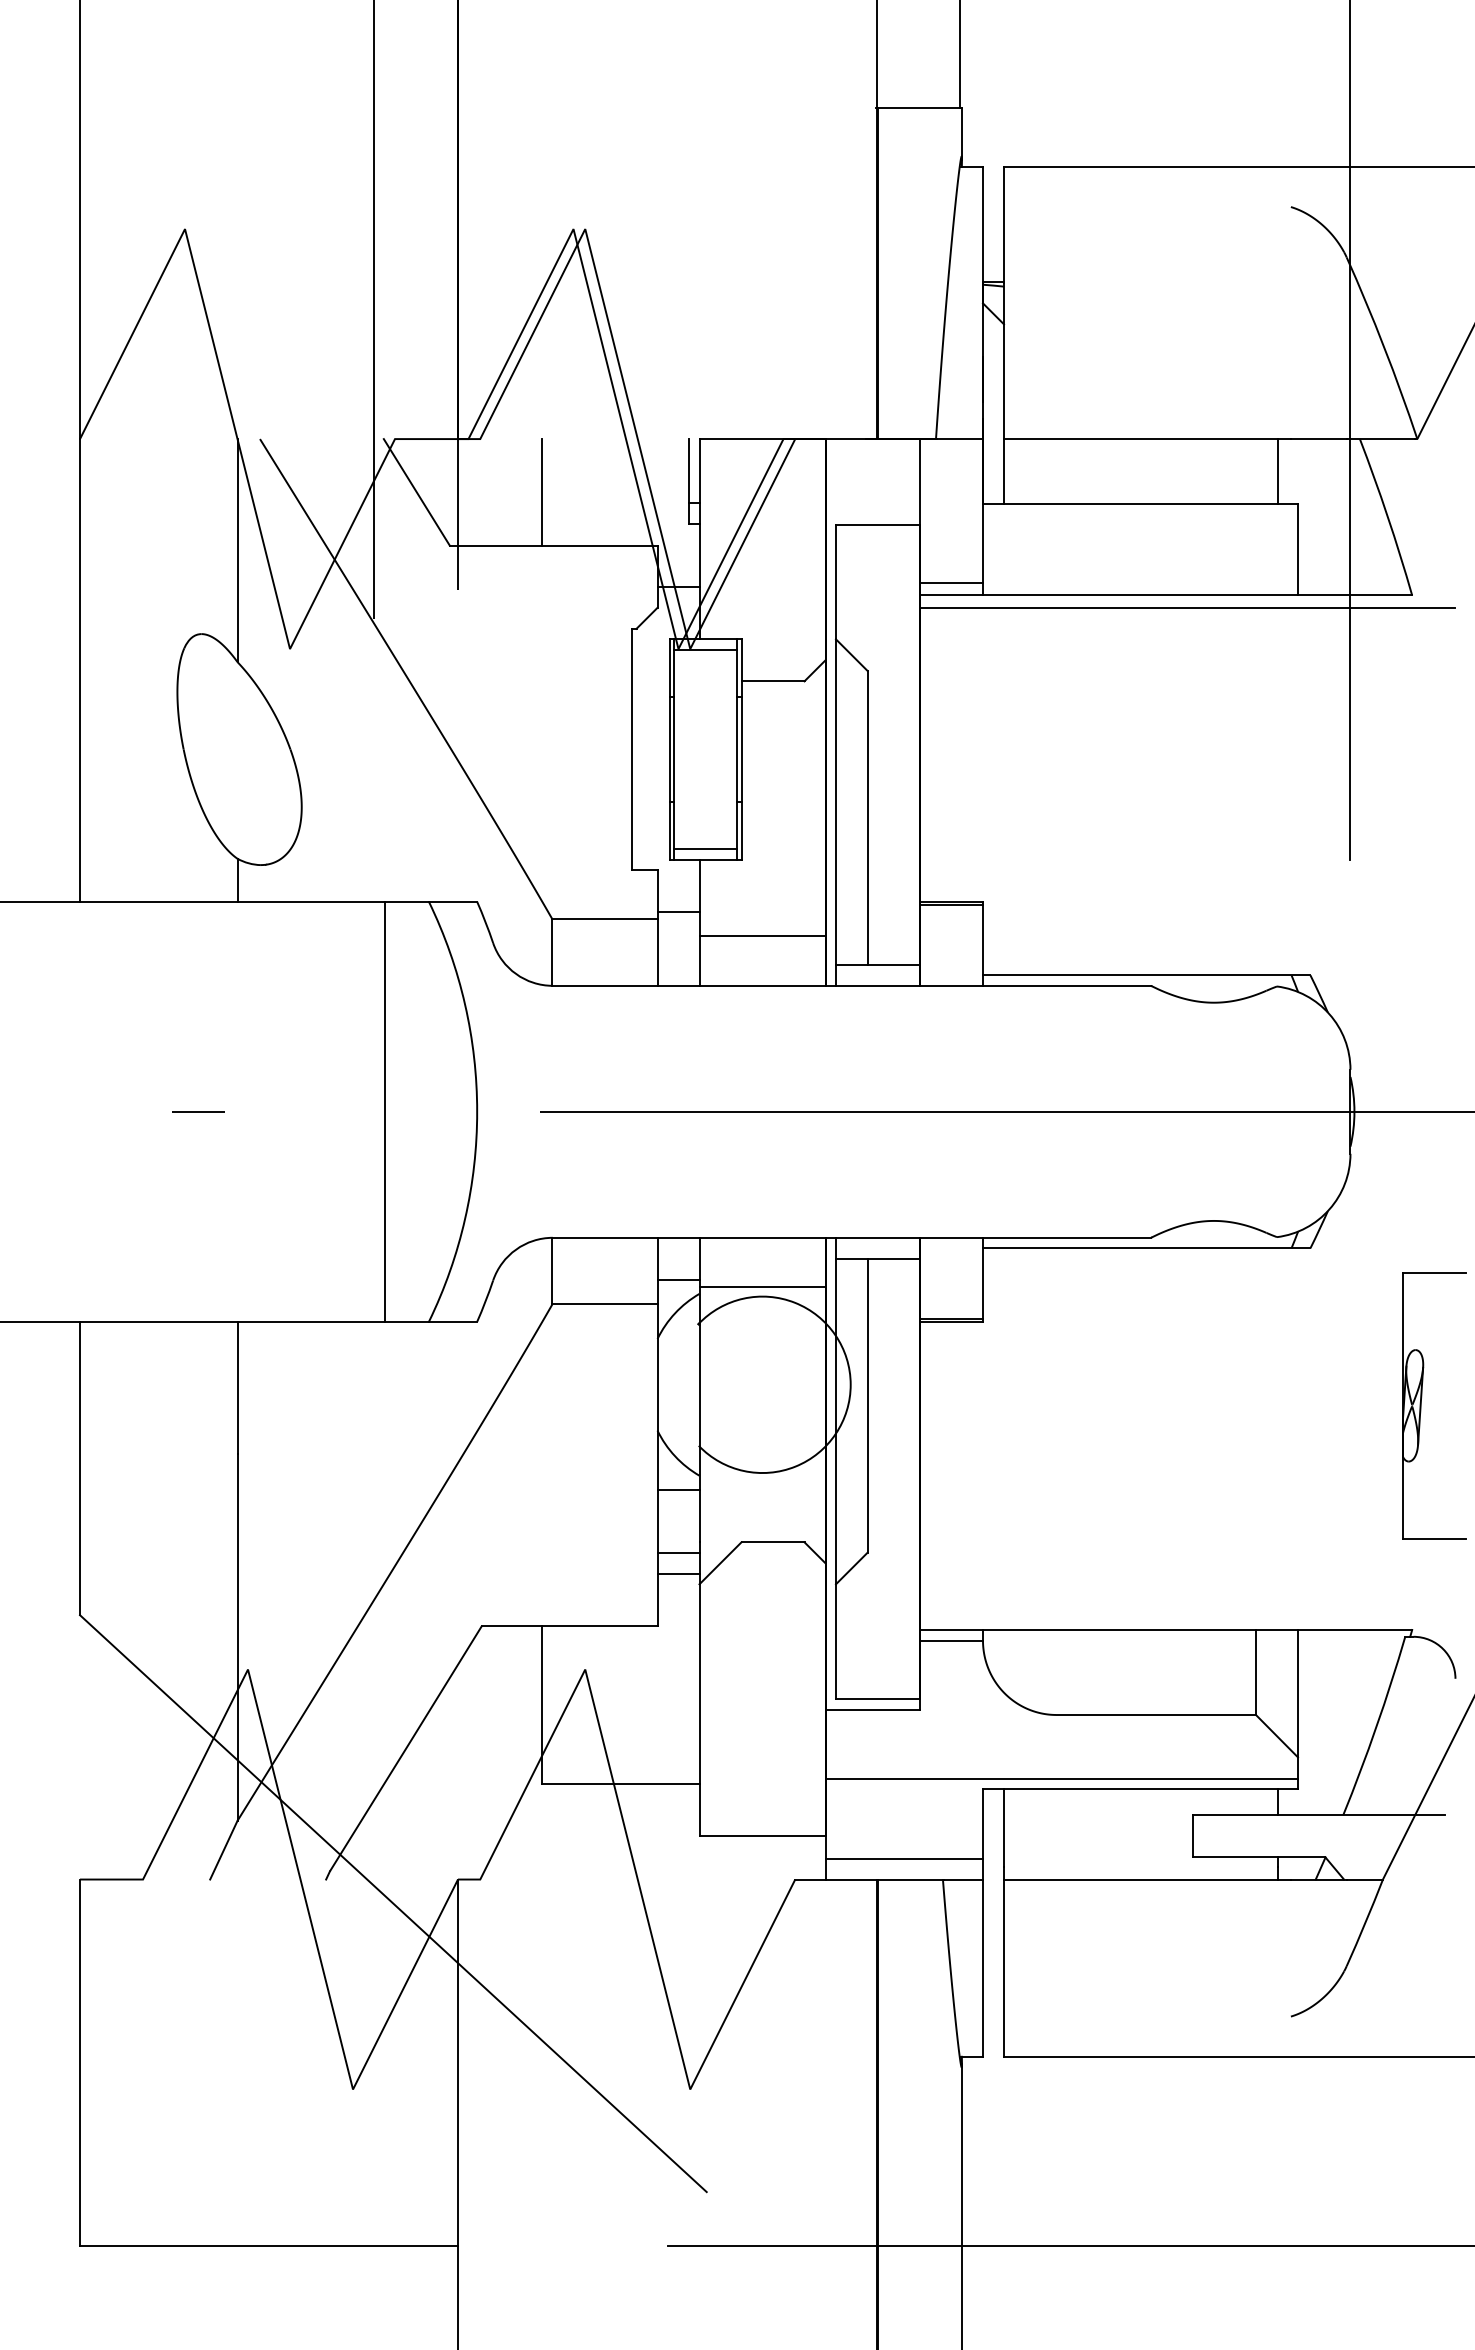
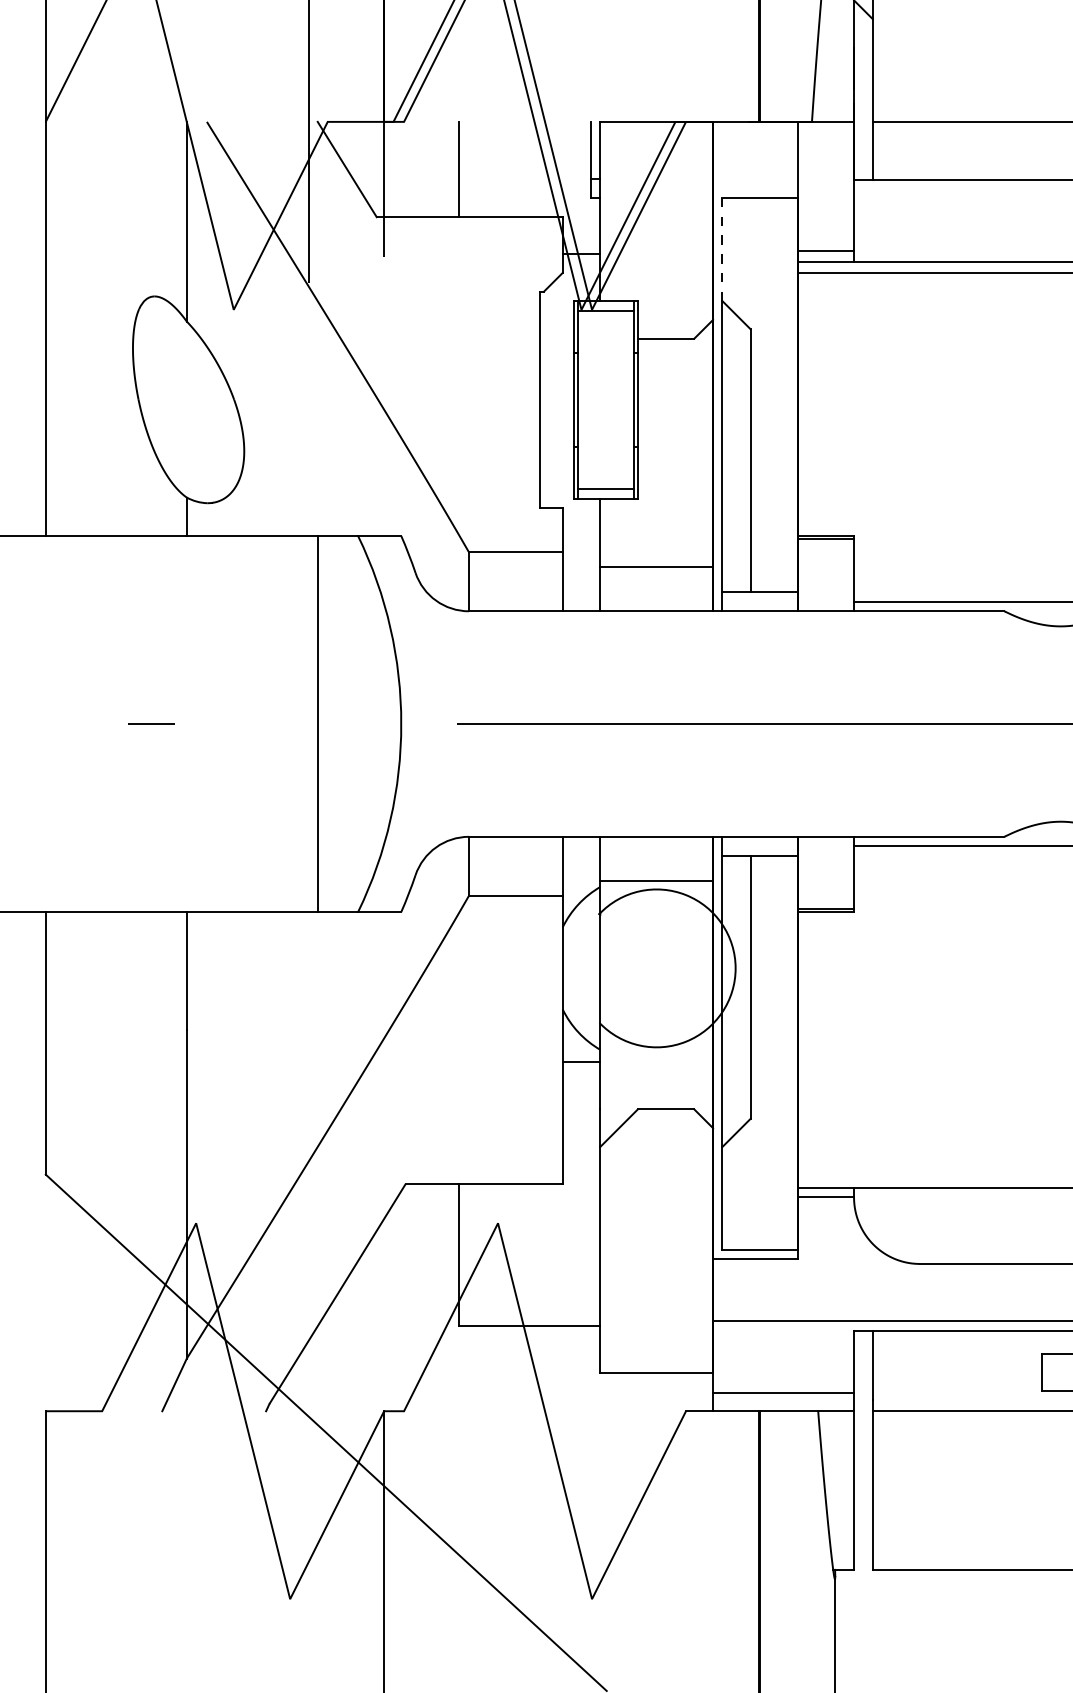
line: (836, 581) -> (722, 249), solid -> dashed
line: (678, 912) -> (581, 545), removed
line: (678, 1279) -> (581, 874), removed
line: (678, 1552) -> (581, 1118), removed
line: (678, 1573) -> (581, 1137), removed

